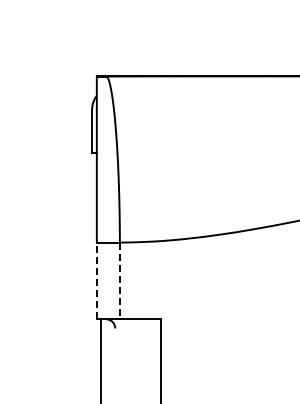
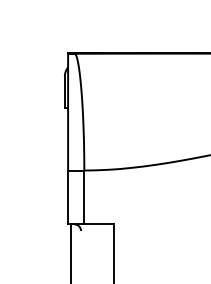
line: (96, 280) -> (67, 197), dashed -> solid
line: (119, 281) -> (84, 197), dashed -> solid

